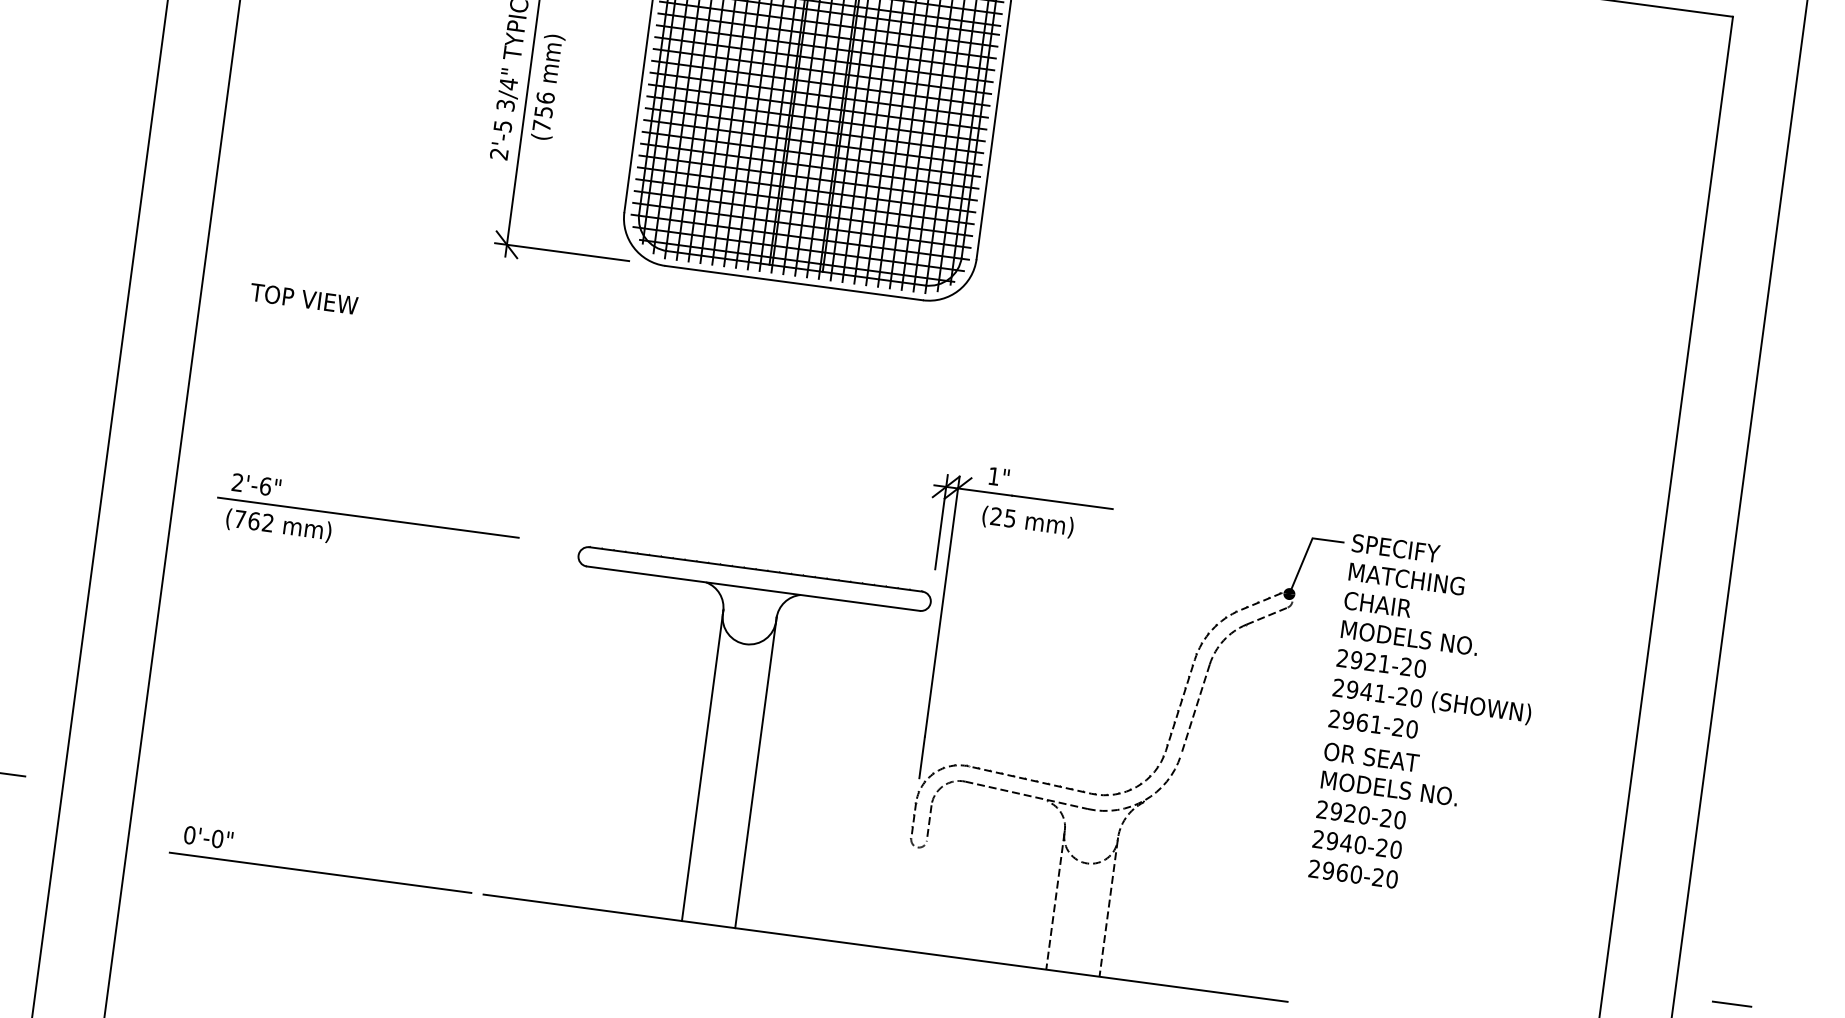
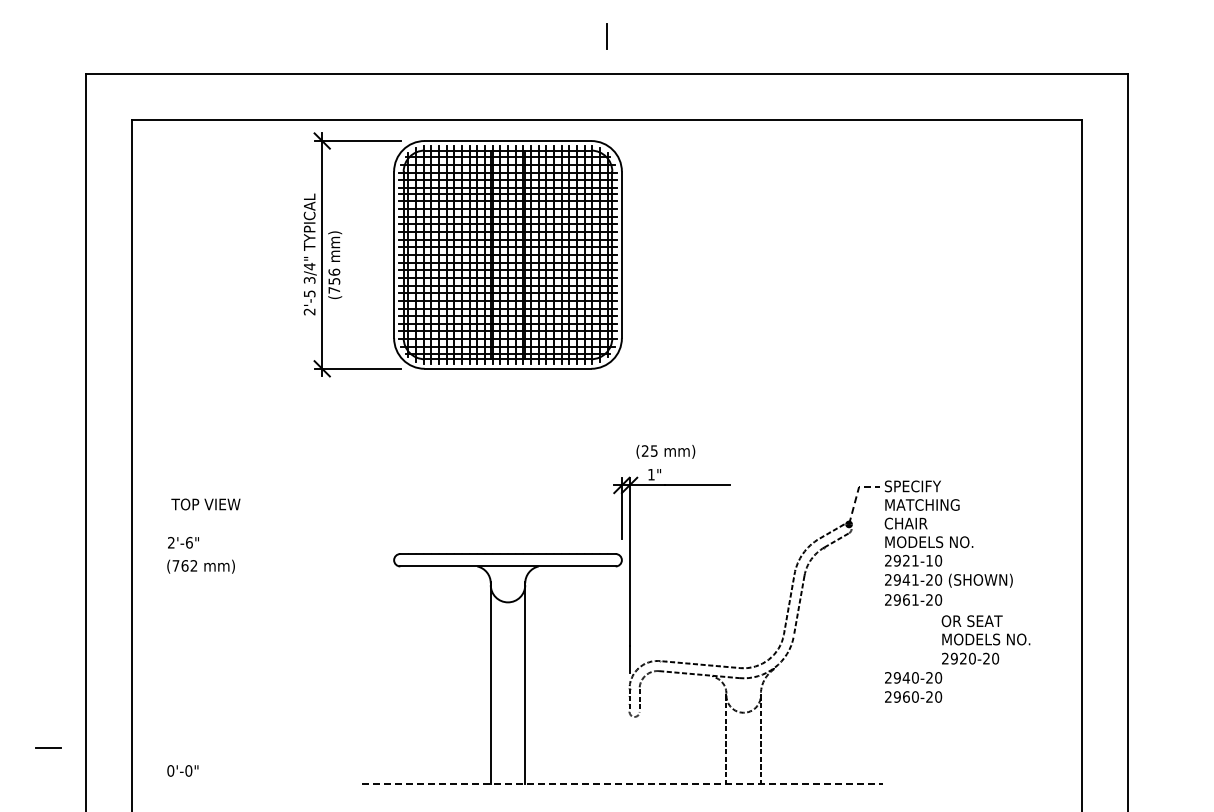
text: (303, 298) -> (205, 504), moved
line: (368, 518) -> (257, 554), removed
text: (1027, 521) -> (665, 451), moved
line: (1308, 549) -> (857, 494), solid -> dashed
text: (1406, 666) -> (929, 560), 2921-20 -> 2921-10
text: (1388, 788) -> (985, 639), moved
line: (319, 872) -> (256, 783), removed
line: (887, 948) -> (623, 783), solid -> dashed
line: (1731, 1004) -> (1164, 747), removed

